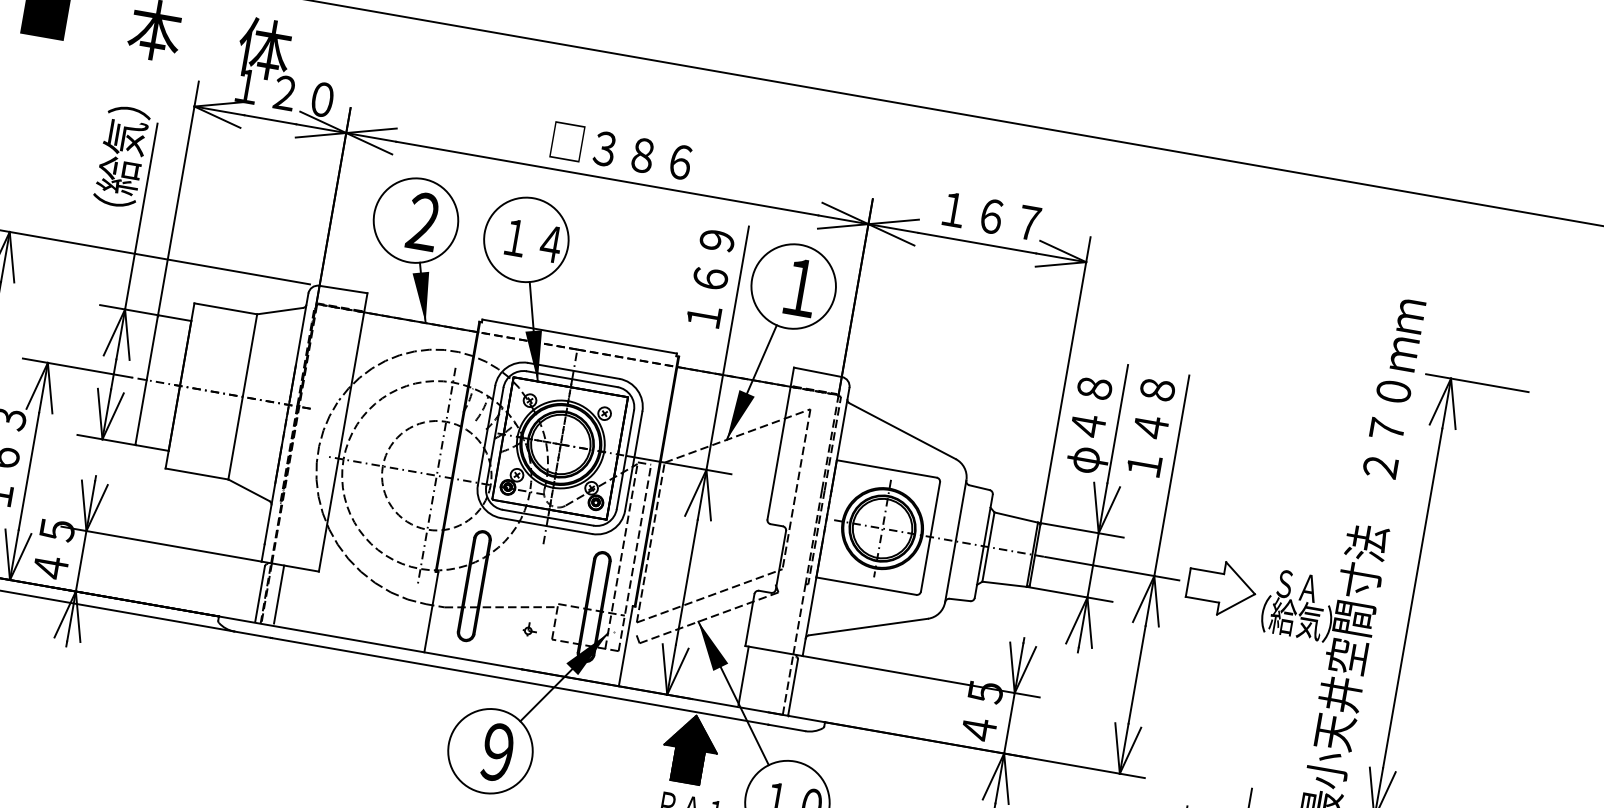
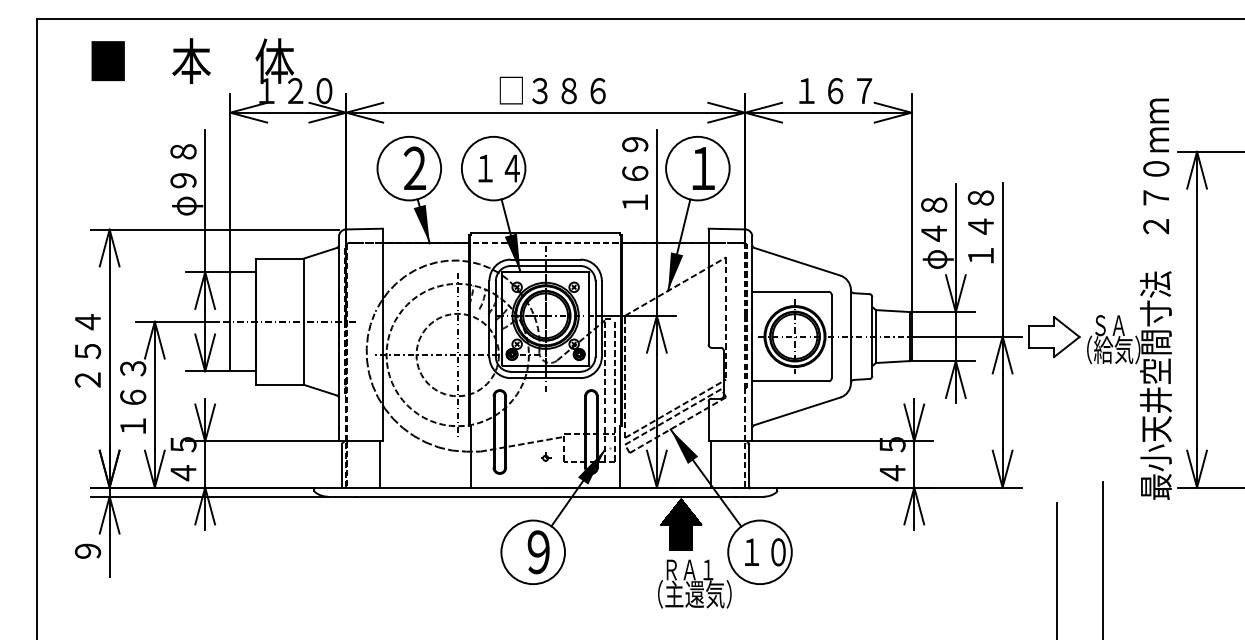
text: (121, 169) -> (184, 168), （給気） -> φ９８
line: (279, 594) -> (380, 463), moved
line: (705, 605) -> (673, 416), added

